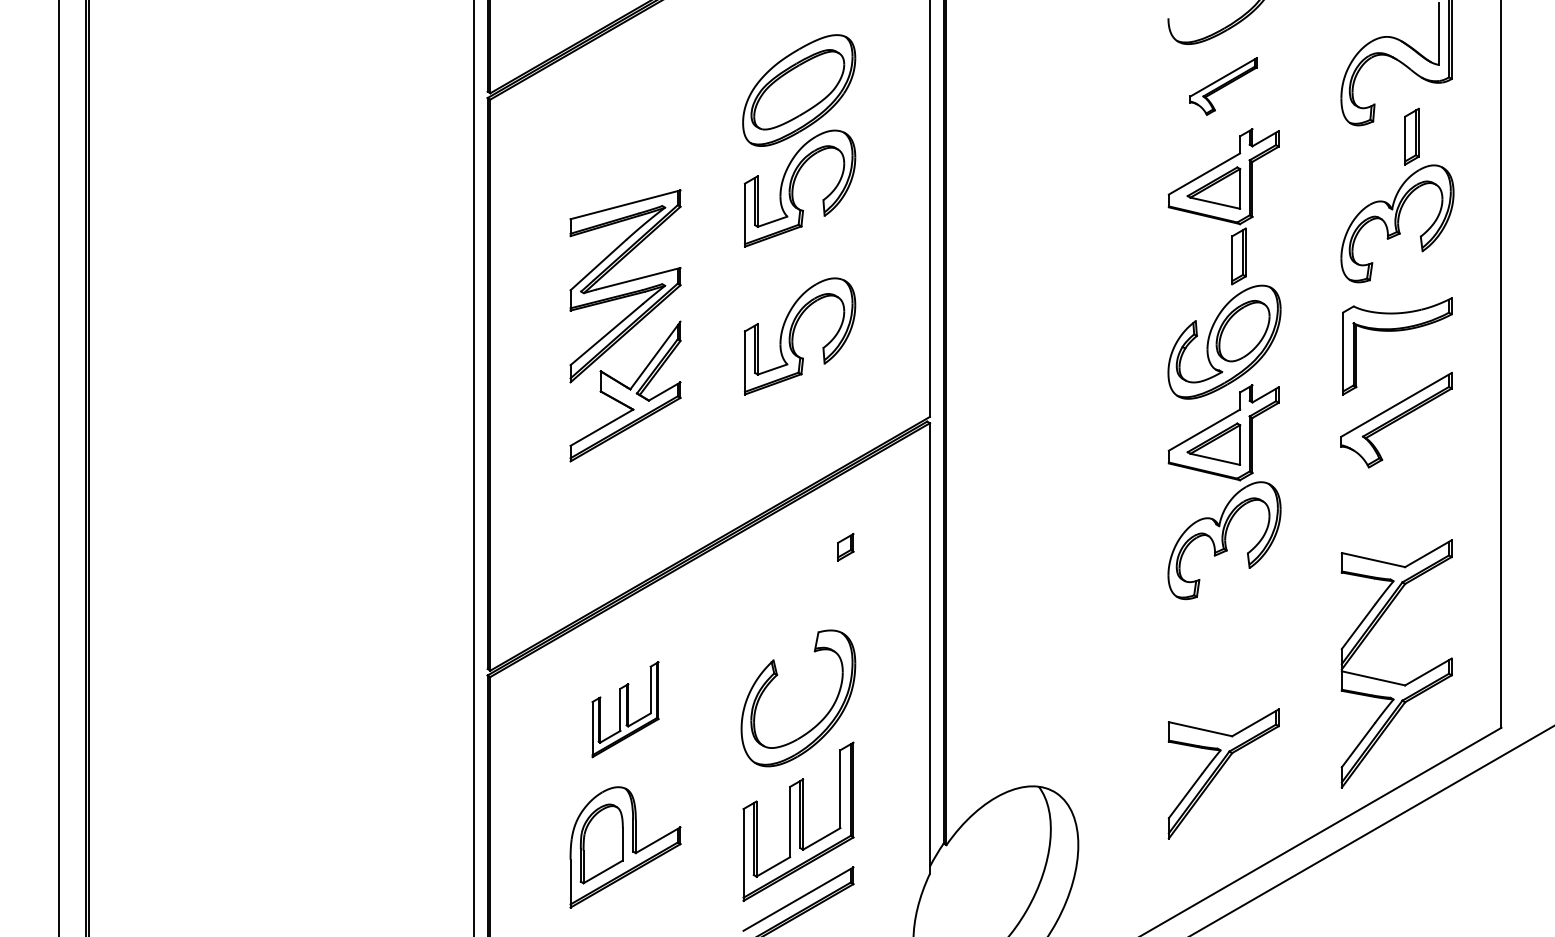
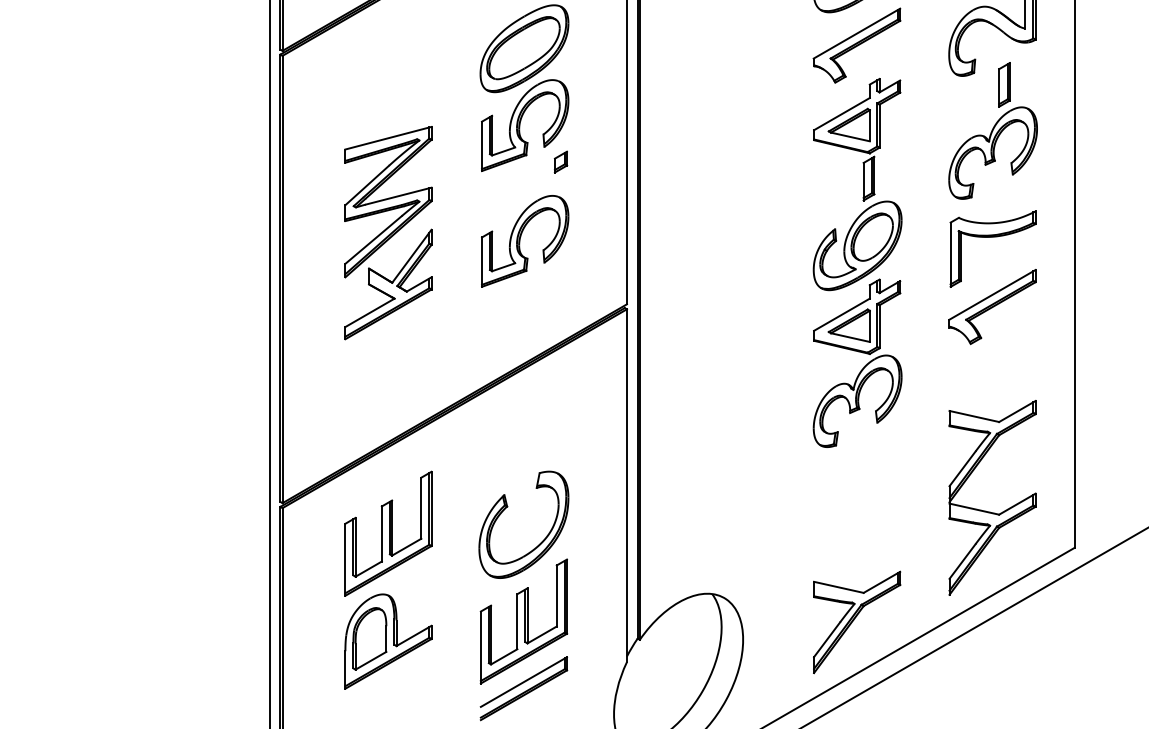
part: (1223, 86) -> (856, 45), size x1.67
part: (845, 547) -> (560, 162), moved
part: (625, 709) -> (388, 533), size x1.67
part: (1223, 773) -> (856, 622), moved

